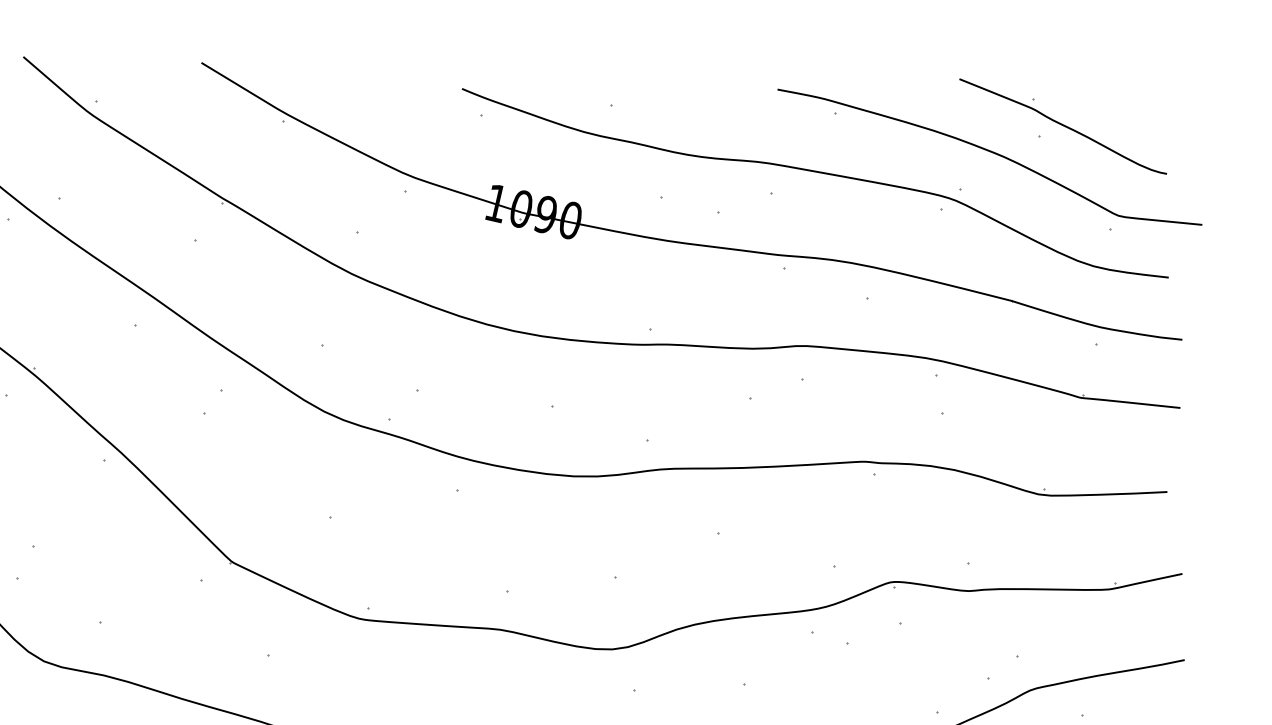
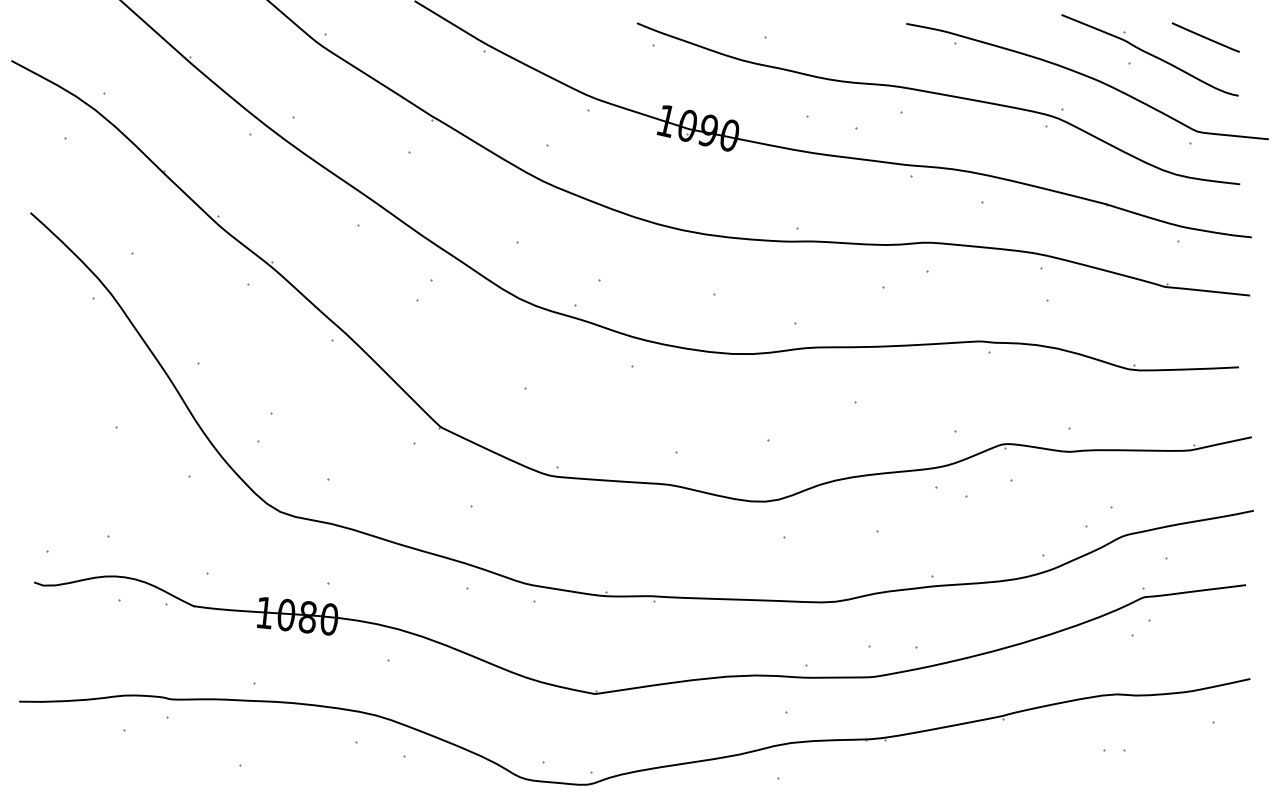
line: (1128, 105) -> (1205, 37), added

